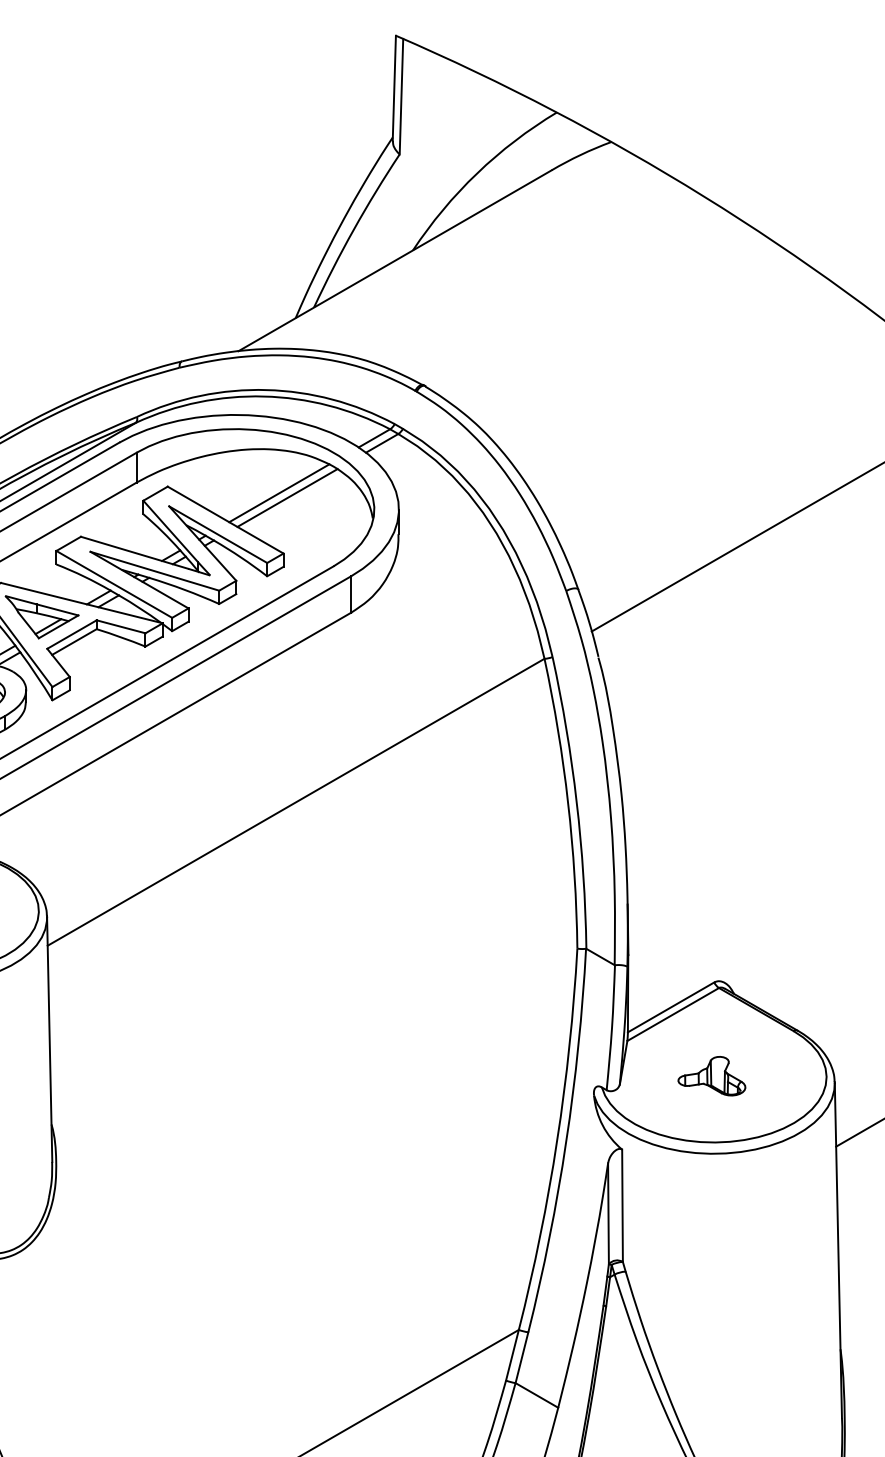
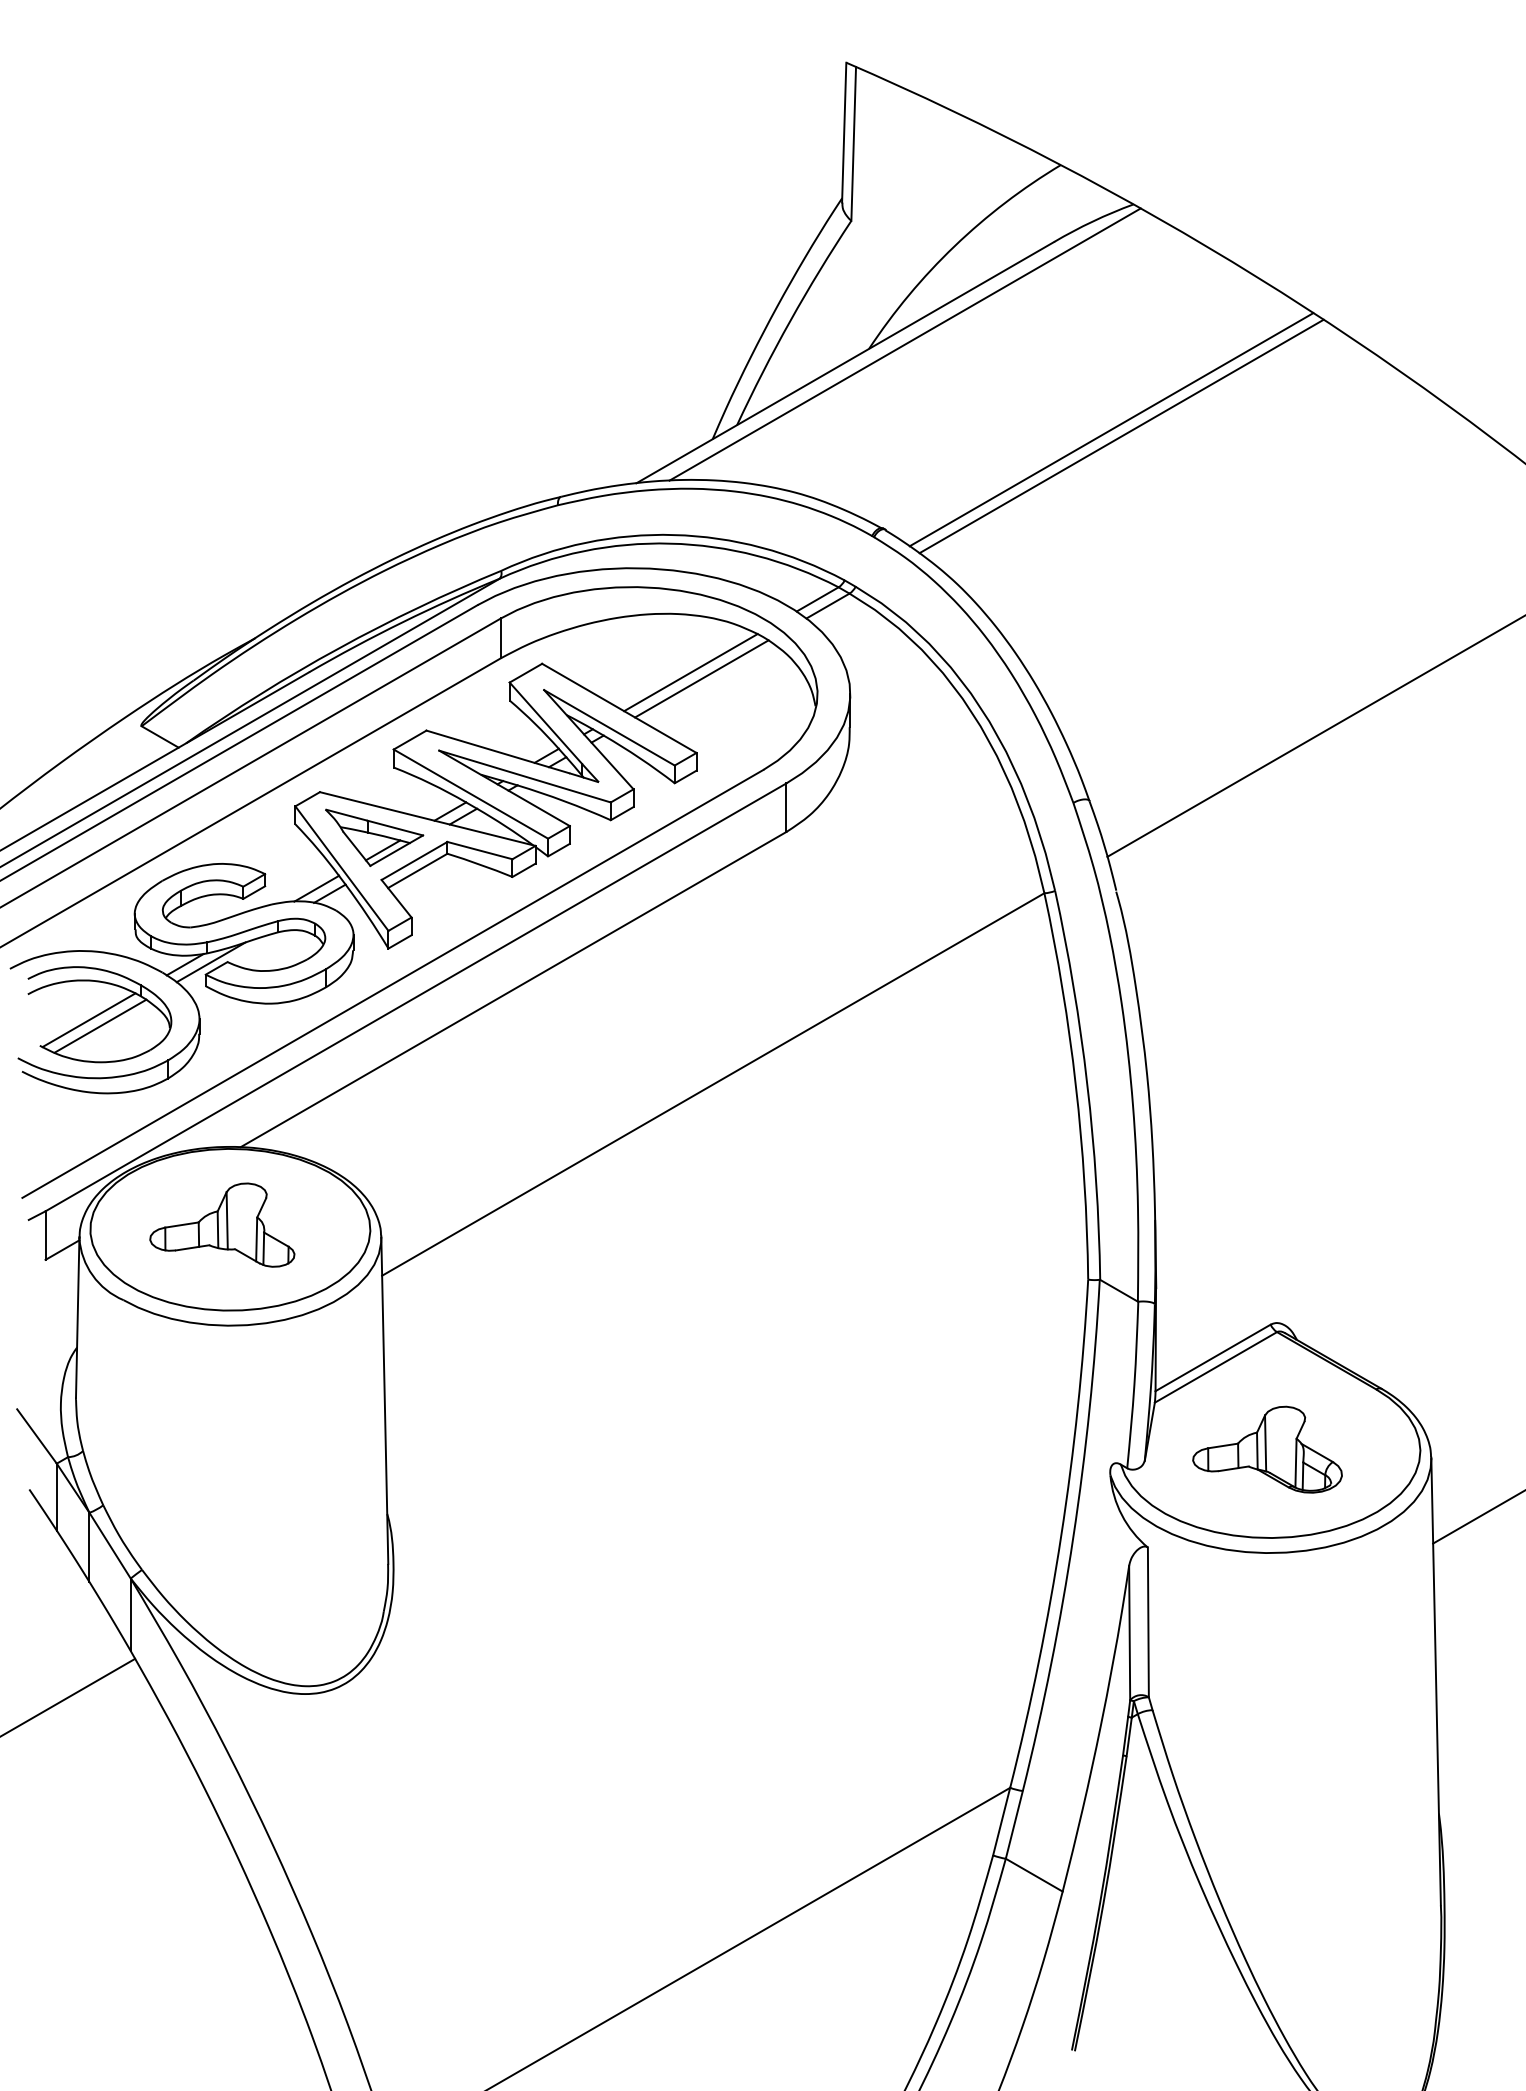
line: (439, 247) -> (904, 344), added
line: (594, 310) -> (1111, 429), added
line: (602, 316) -> (1121, 436), added
part: (711, 1076) -> (1267, 1449), size x1.67

